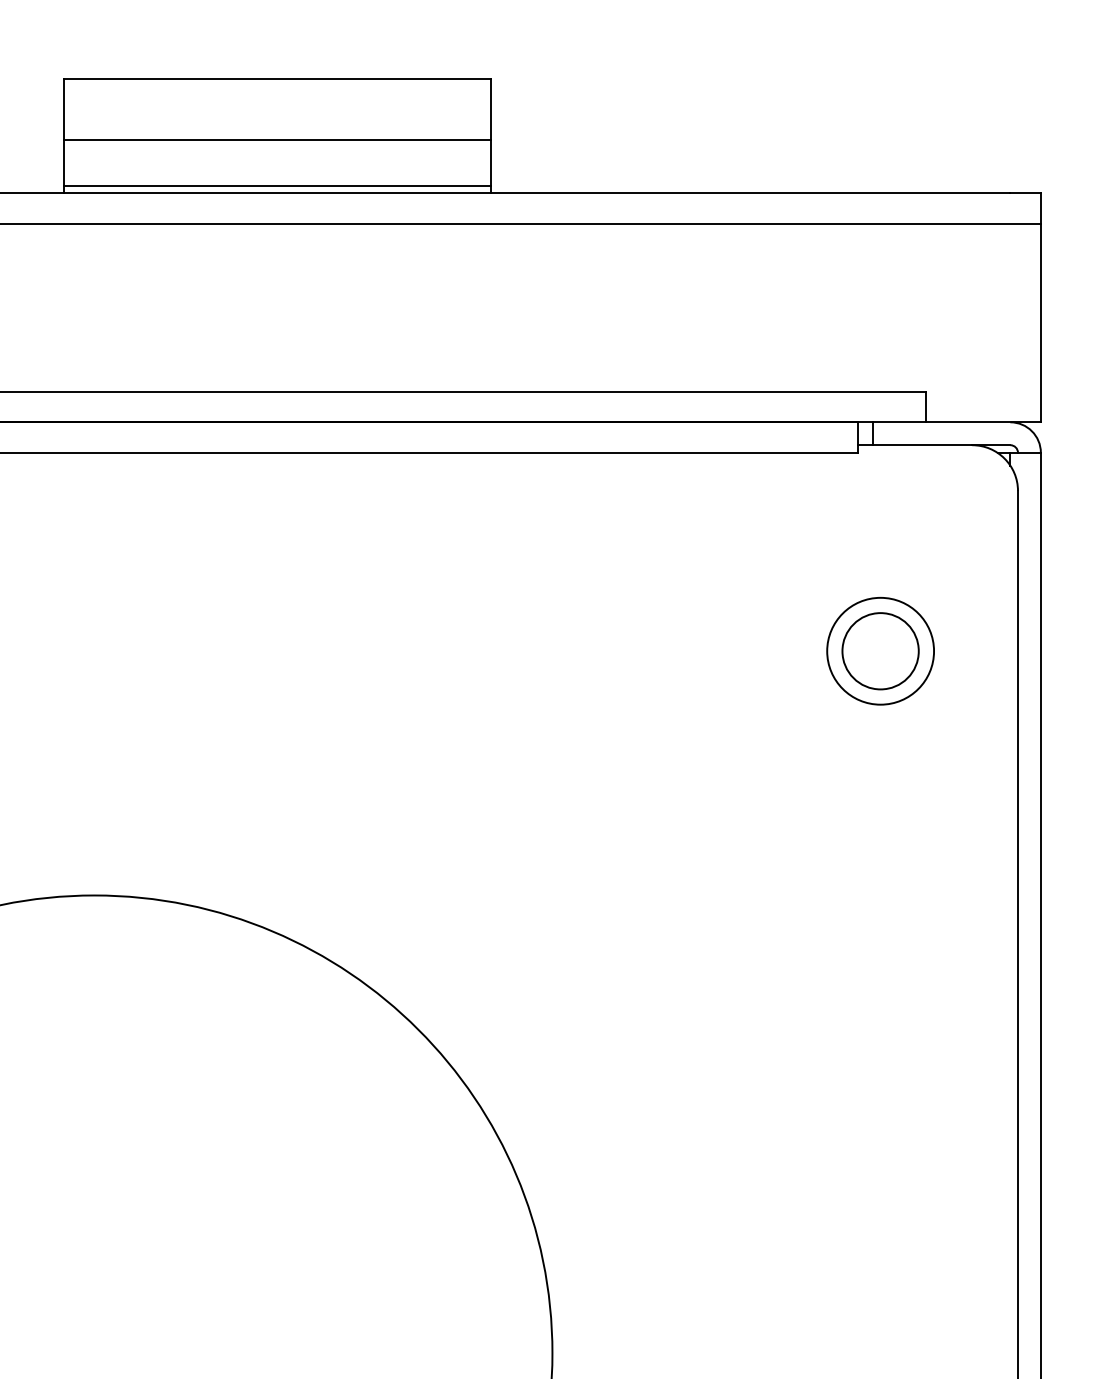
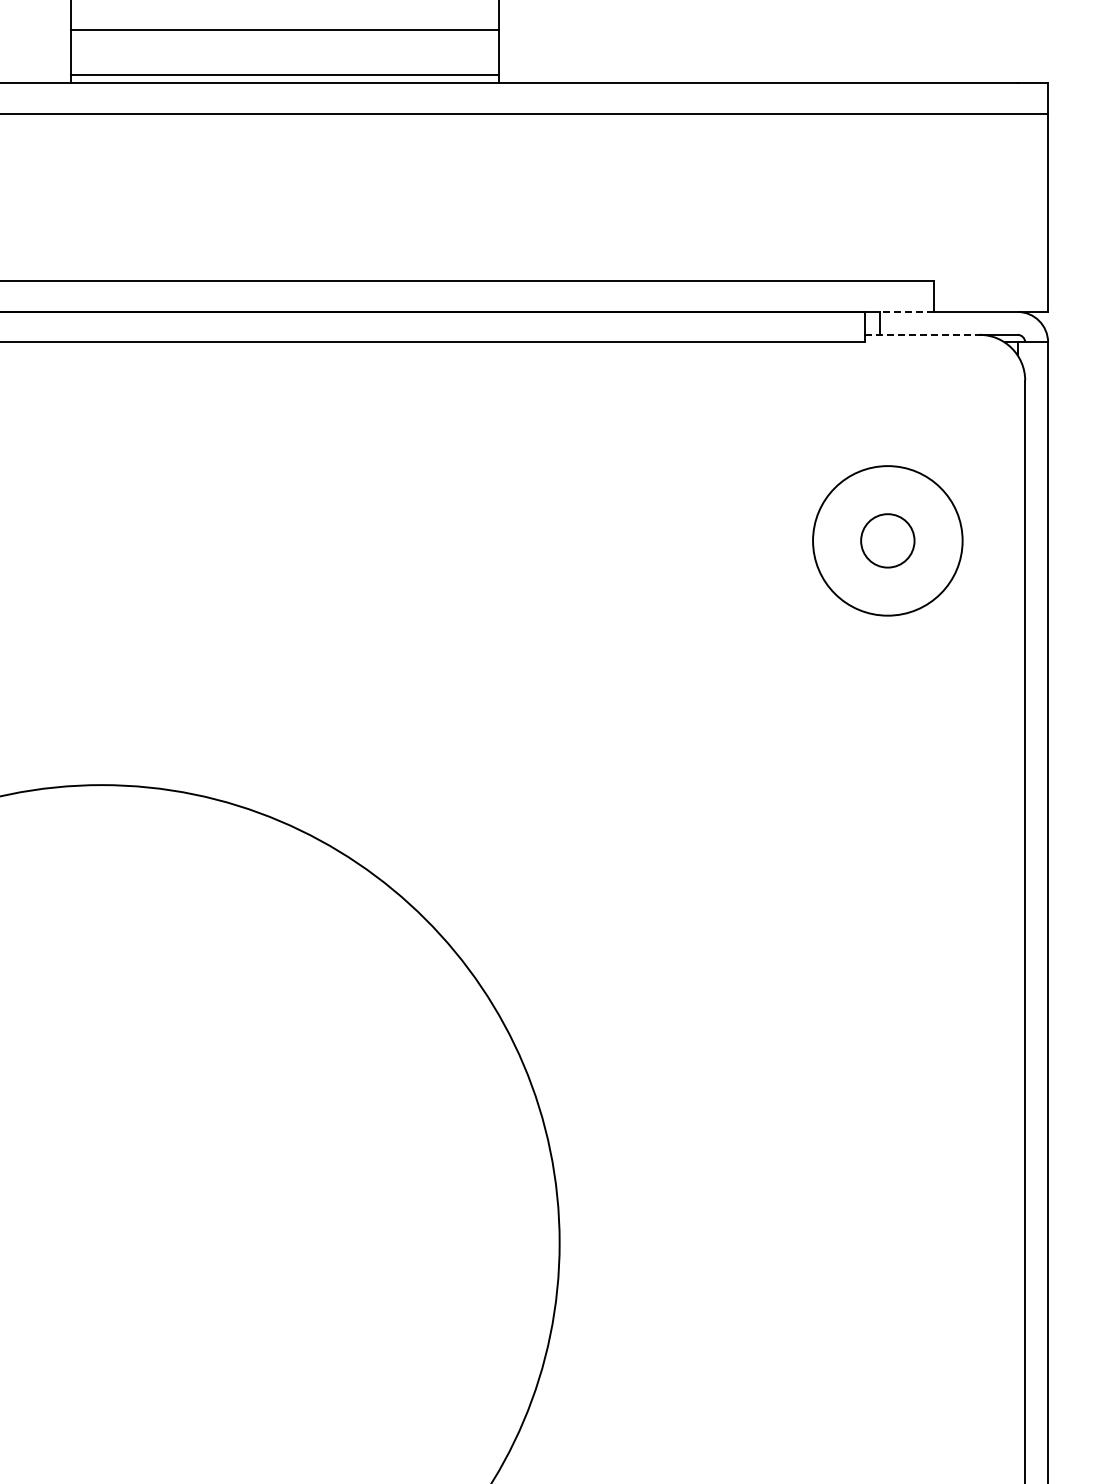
line: (899, 421) -> (906, 311), solid -> dashed
line: (915, 444) -> (922, 334), solid -> dashed
circle: (880, 650) -> (887, 540), size x0.7
circle: (880, 650) -> (887, 540), size x1.4

